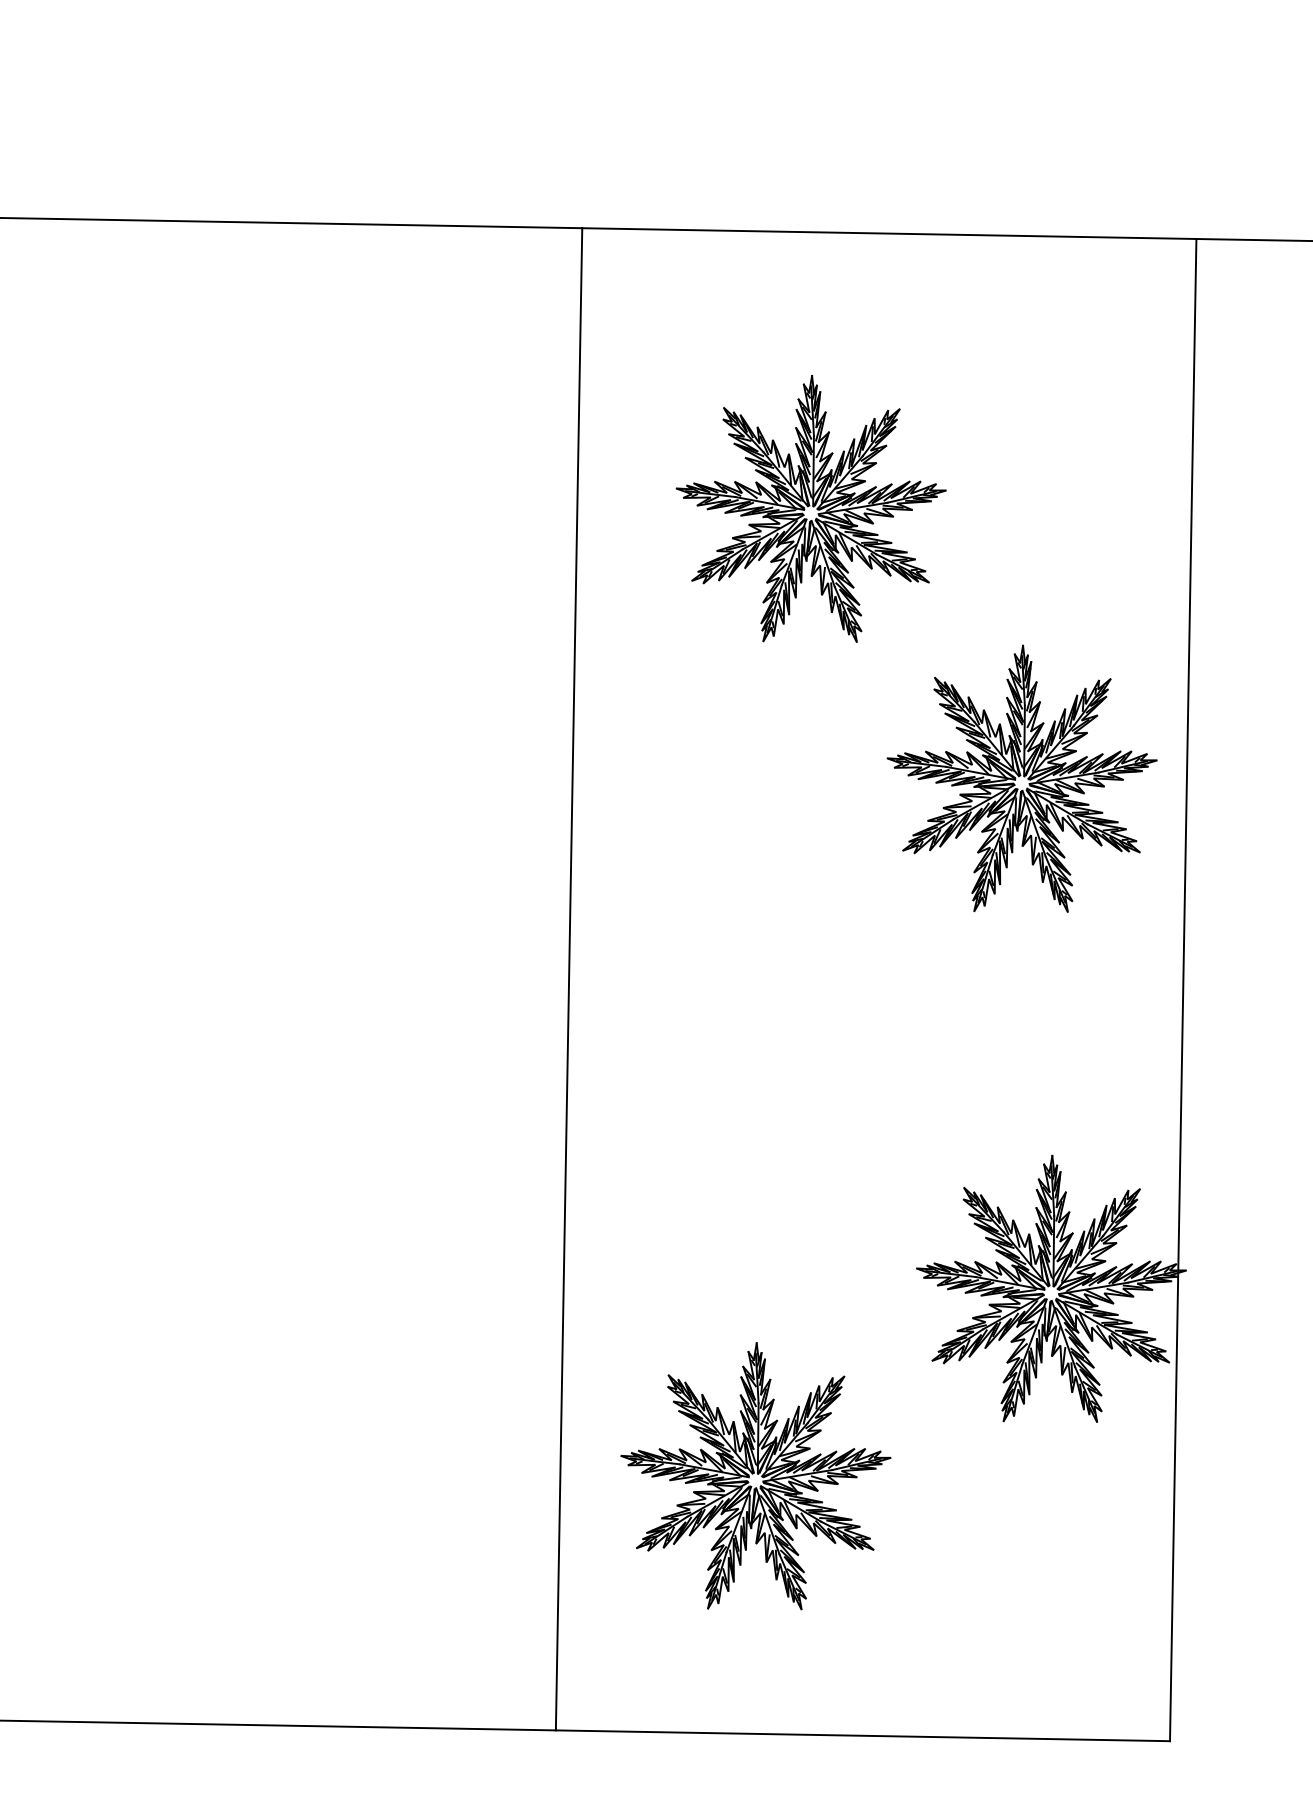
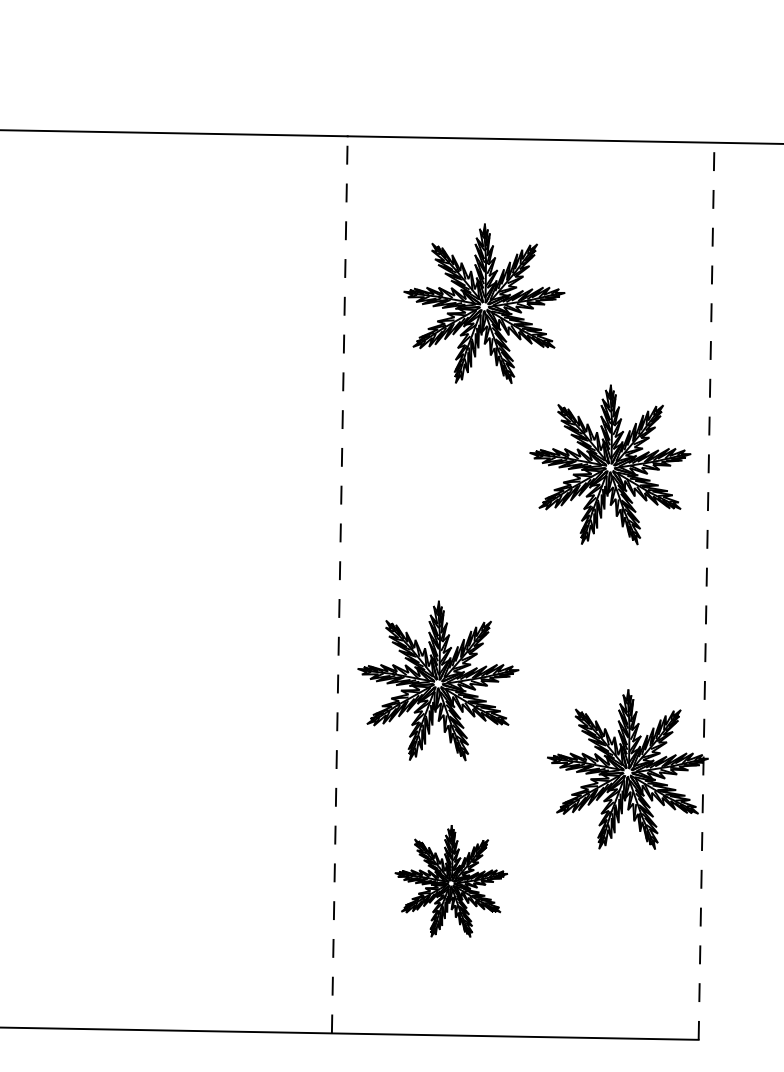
line: (568, 978) -> (339, 584), solid -> dashed
line: (1183, 990) -> (706, 591), solid -> dashed
part: (734, 1139) -> (438, 680), added
part: (756, 1476) -> (451, 881), size x0.7

